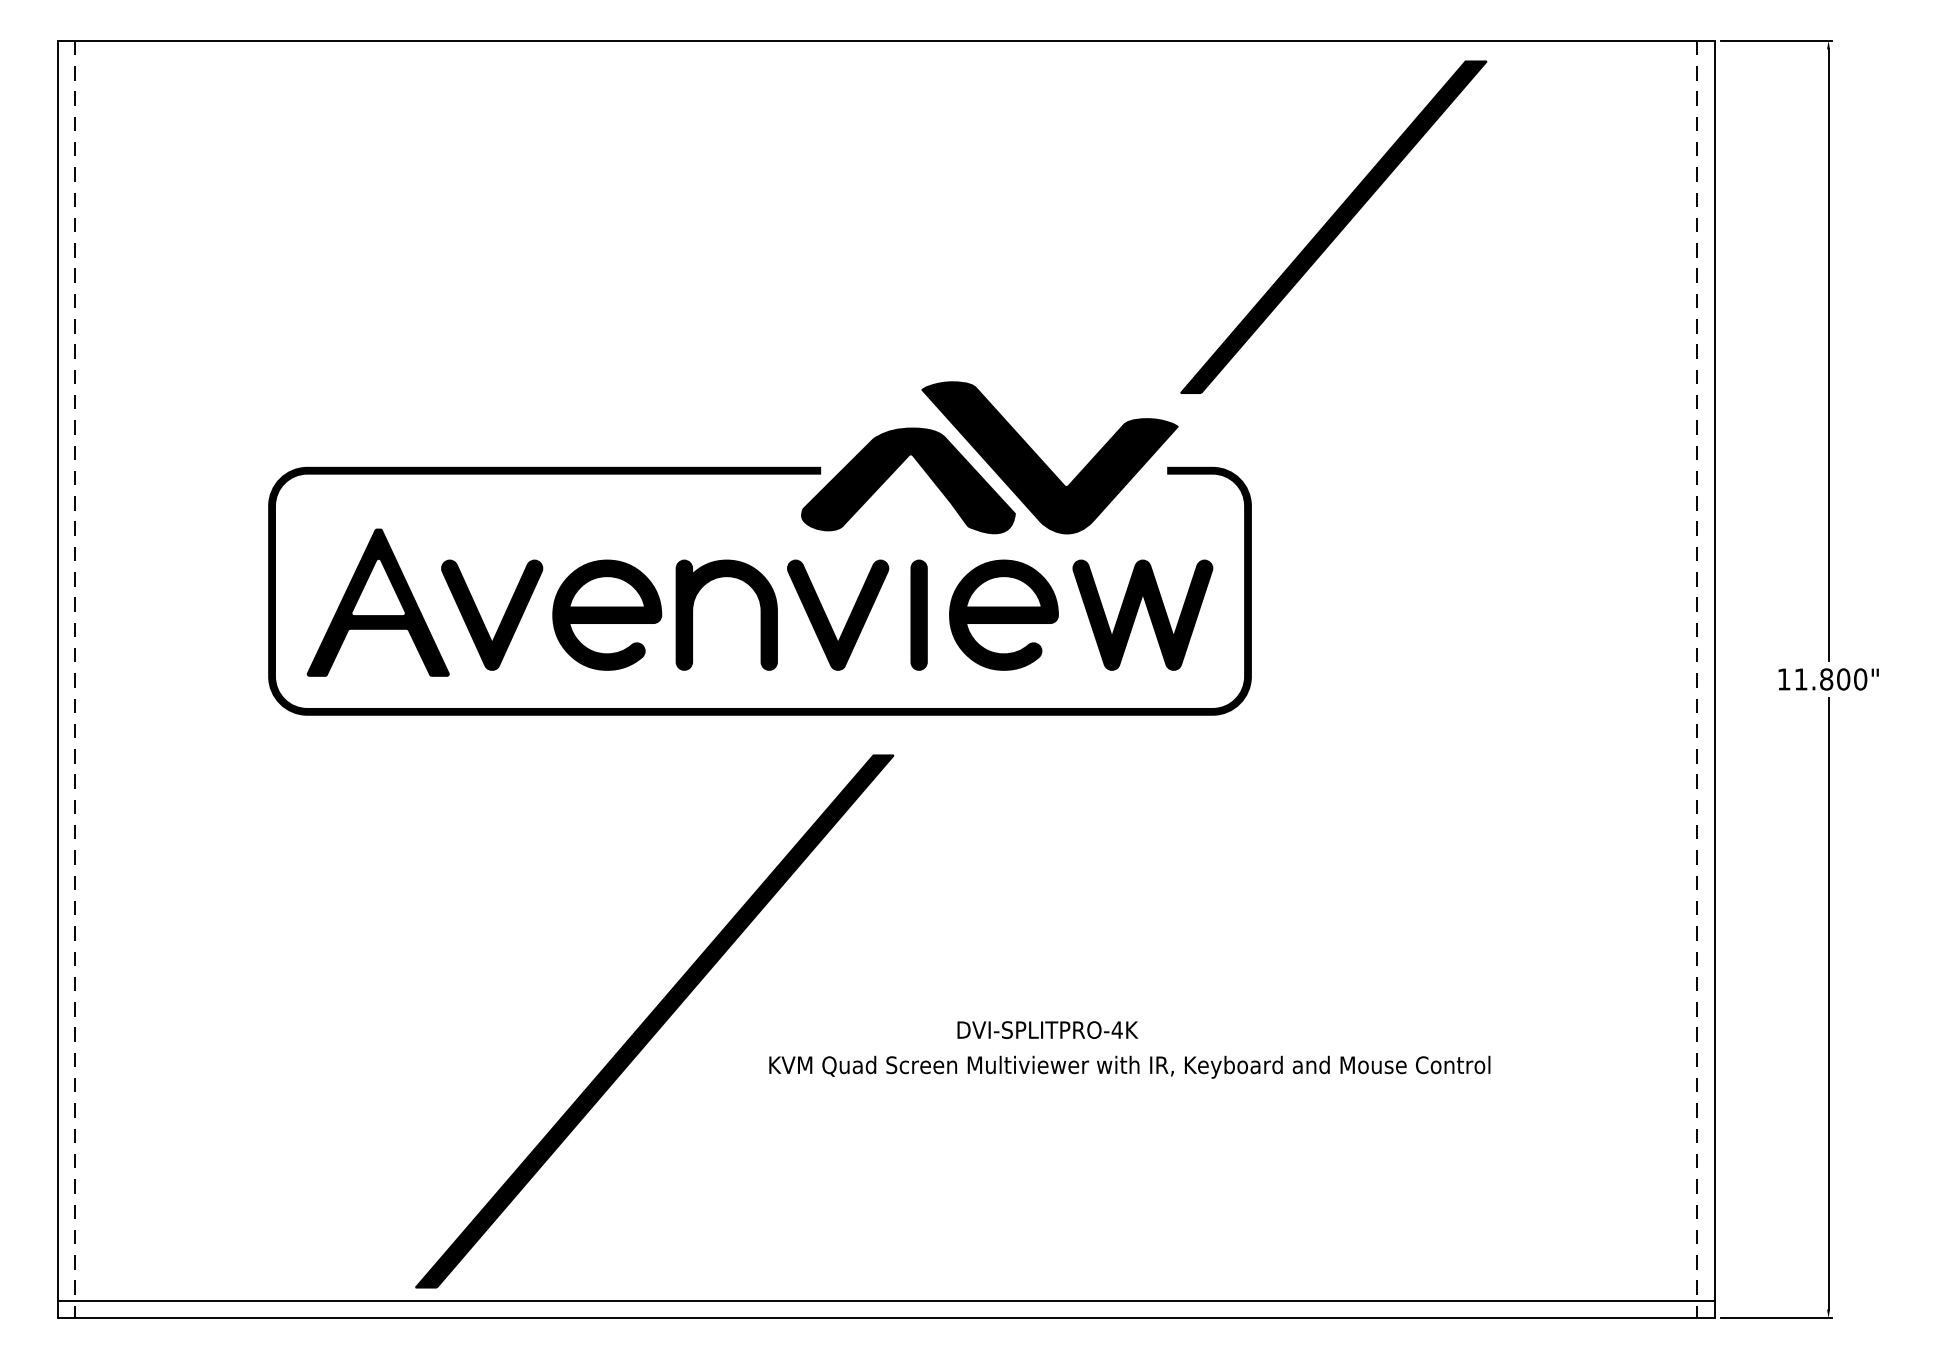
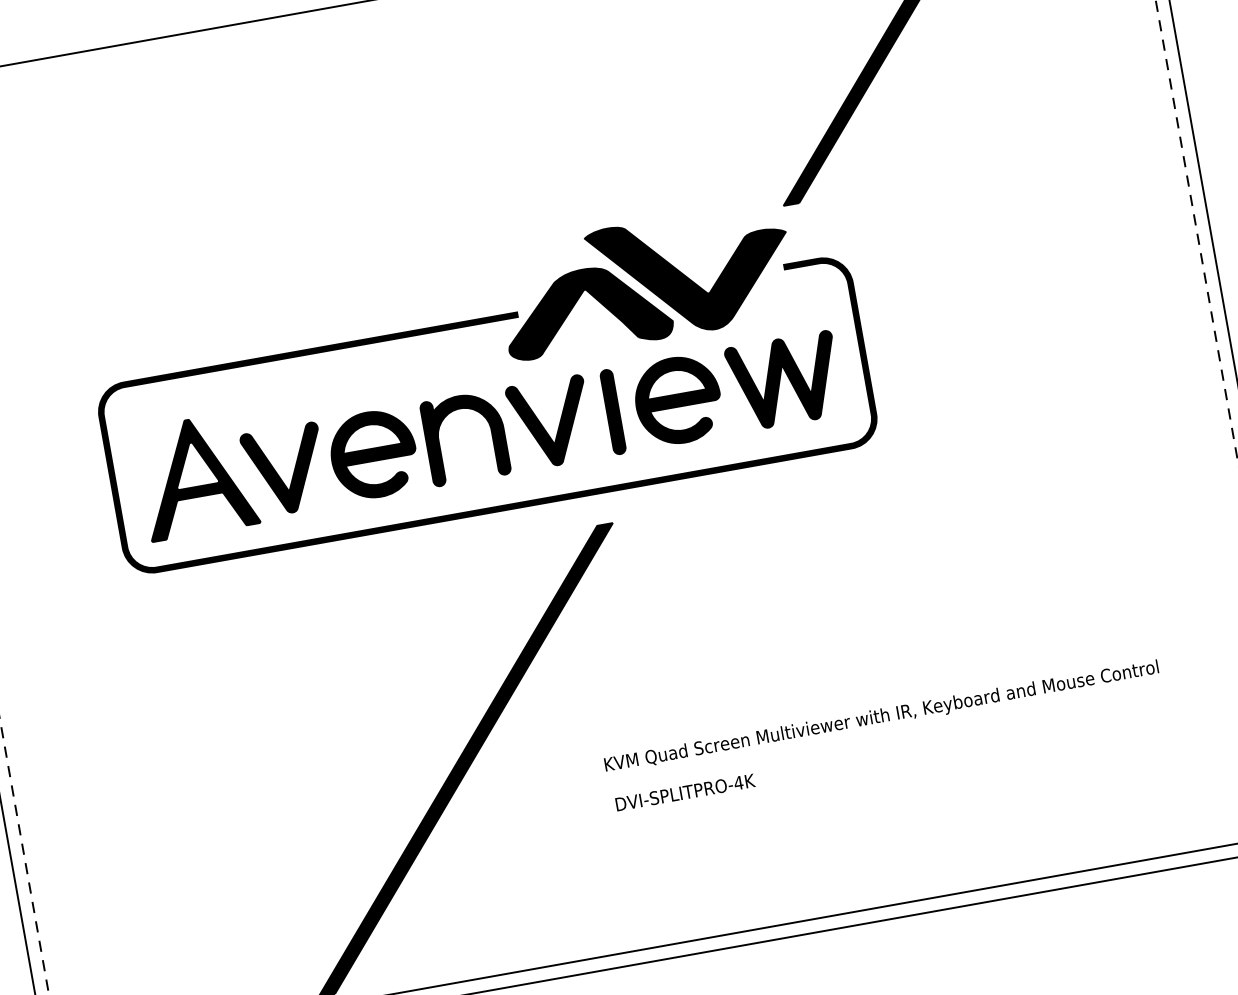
text: (1047, 1029) -> (685, 792), moved
text: (1129, 1066) -> (881, 716), moved

